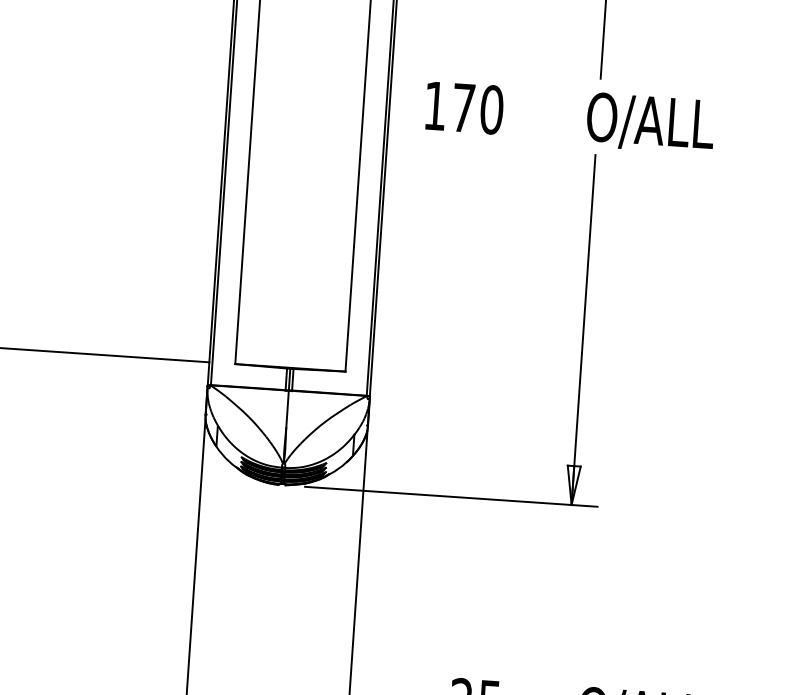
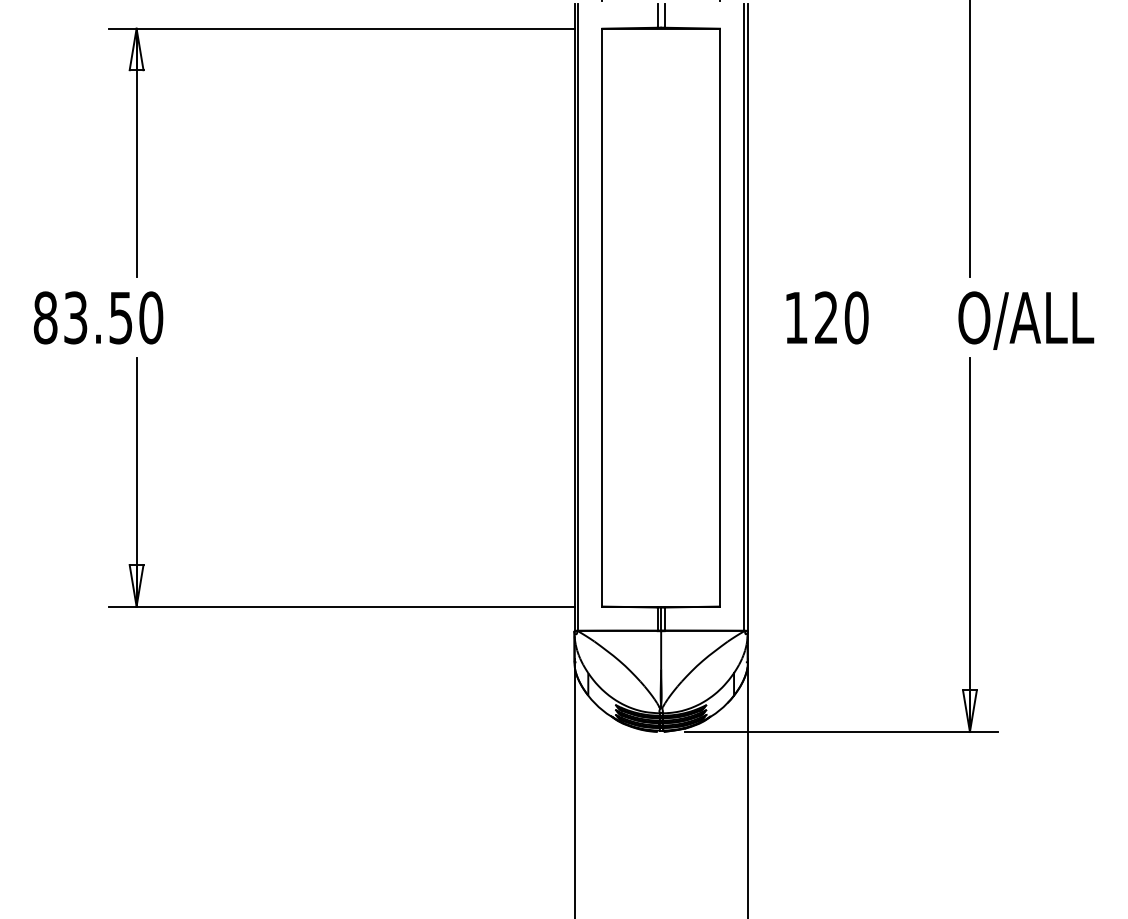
text: (463, 107) -> (826, 317), 170 -> 120

